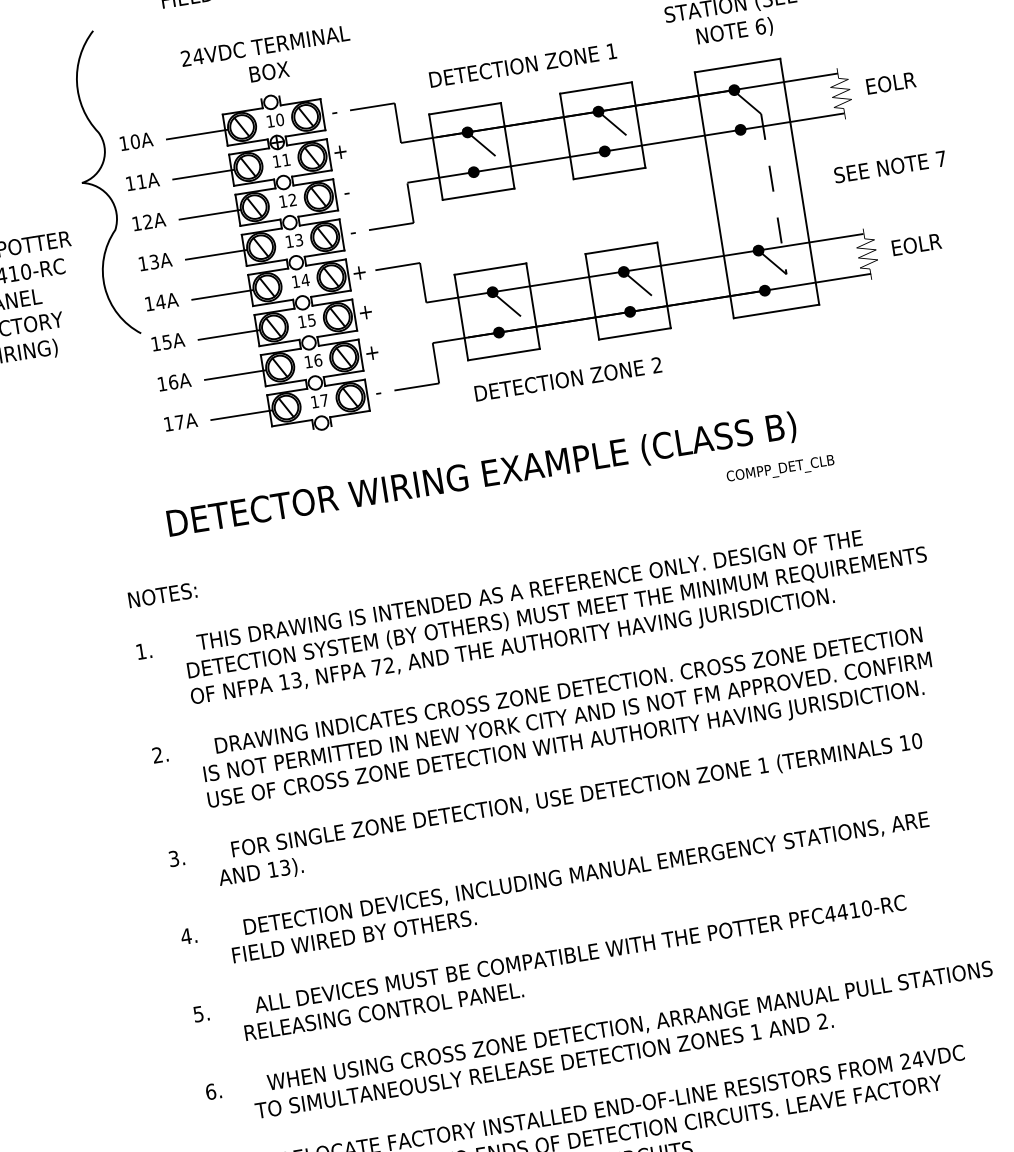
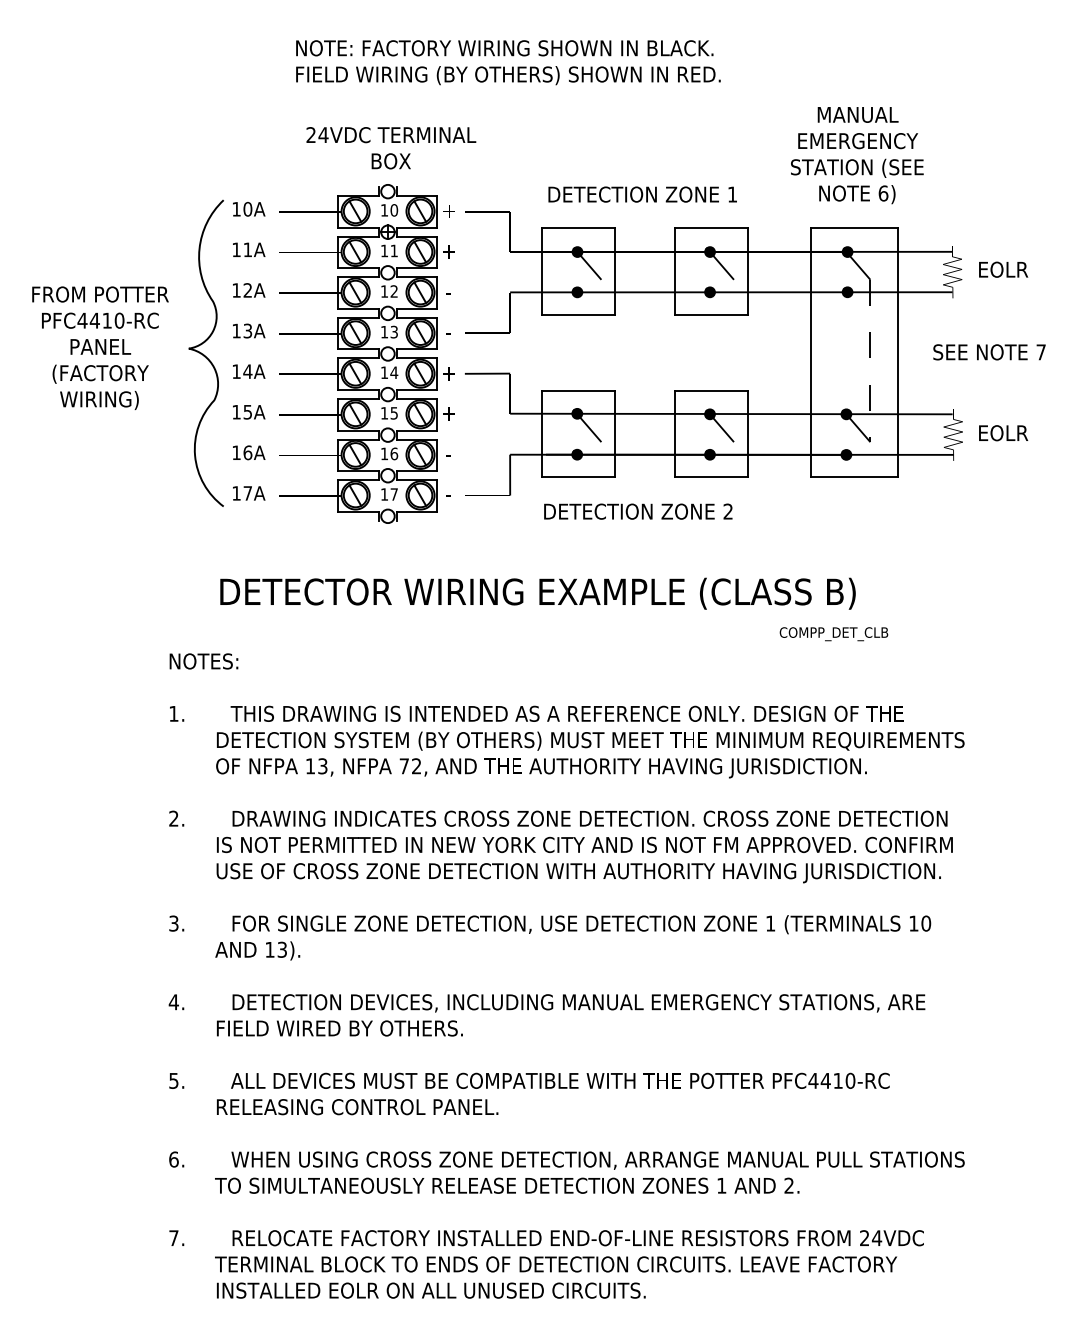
text: (333, 112) -> (448, 211), - -> +
curve: (97, 185) -> (203, 353), moved
text: (371, 352) -> (448, 454), + -> -

